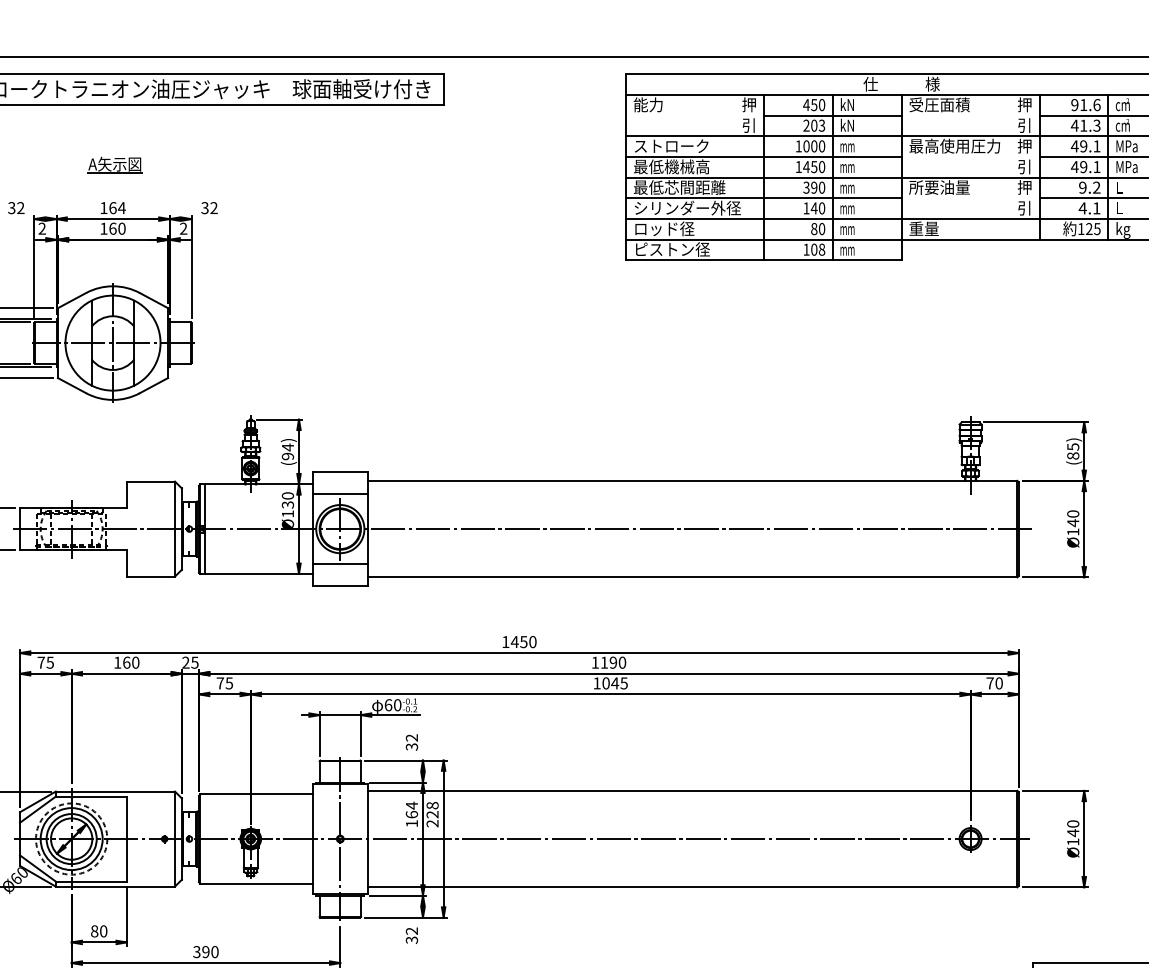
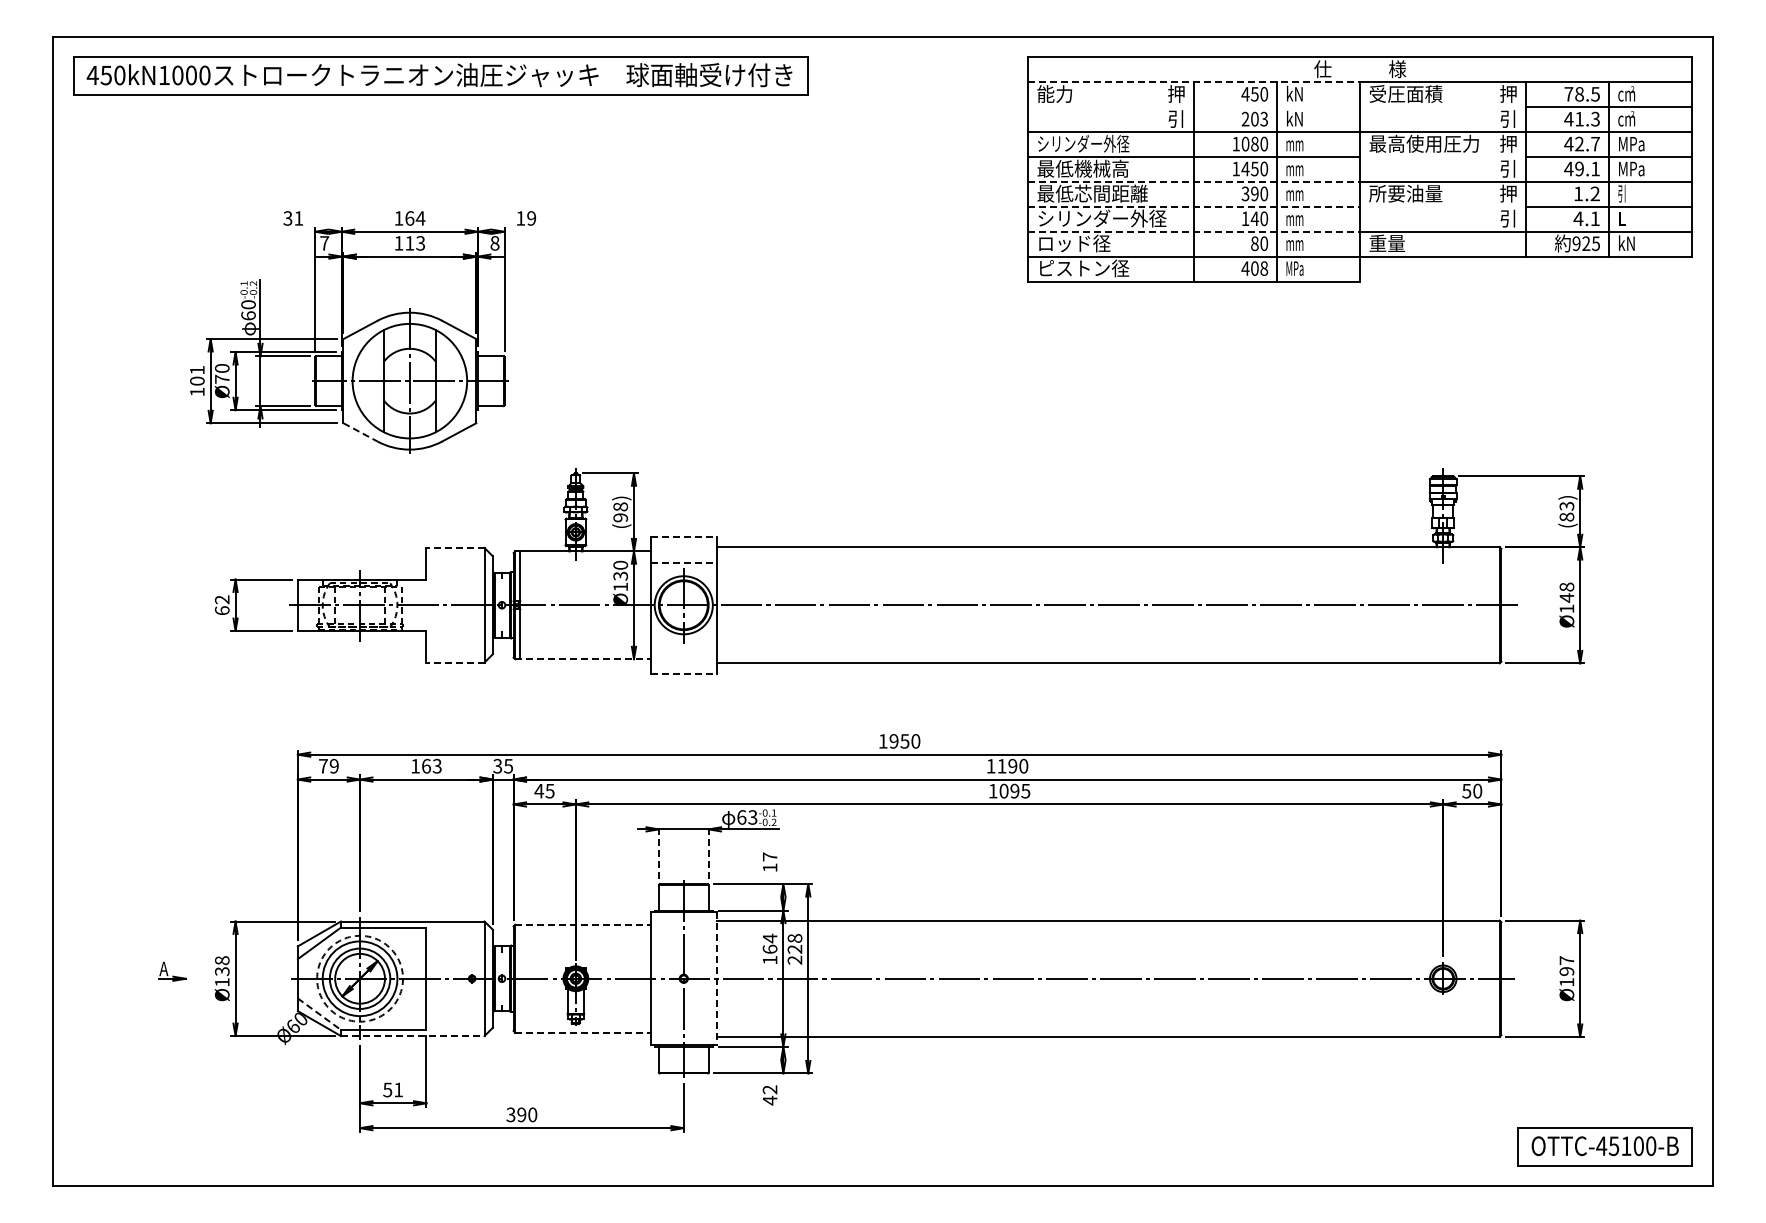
line: (764, 95) -> (1194, 82), solid -> dashed
text: (1086, 104) -> (1582, 93), 91.6 -> 78.5
line: (833, 116) -> (1277, 107), removed
text: (672, 145) -> (1083, 143), ストローク -> シリンダー外径
text: (813, 146) -> (1254, 144), 1000 -> 1080
text: (1090, 146) -> (1587, 144), 49.1 -> 42.7
part: (115, 164) -> (412, 166), removed
line: (764, 177) -> (1194, 181), solid -> dashed
text: (1082, 187) -> (1577, 193), 9.2 -> 1.2
text: (1118, 187) -> (1621, 193), L -> 引
line: (764, 198) -> (1194, 206), solid -> dashed
text: (20, 208) -> (298, 218), 32 -> 31
text: (209, 208) -> (526, 218), 32 -> 19
line: (764, 218) -> (1194, 231), solid -> dashed
text: (42, 228) -> (324, 243), 2 -> 7
text: (117, 228) -> (415, 243), 160 -> 113
text: (183, 228) -> (494, 243), 2 -> 8
text: (1081, 228) -> (1576, 243), 125 -> 925
text: (1123, 230) -> (1627, 245), kg -> kN
text: (806, 249) -> (1245, 268), 108 -> 408
text: (847, 249) -> (1294, 268), mm -> MPa
line: (72, 385) -> (360, 432), solid -> dashed
text: (287, 447) -> (620, 506), (94) -> (98)
text: (1072, 447) -> (1566, 506), (85) -> (83)
line: (340, 472) -> (684, 536), solid -> dashed
line: (150, 481) -> (455, 548), solid -> dashed
line: (340, 494) -> (684, 563), solid -> dashed
text: (1072, 513) -> (1566, 586), Ø140 -> Ø148
line: (340, 564) -> (683, 647), removed
line: (256, 574) -> (582, 659), solid -> dashed
line: (150, 576) -> (455, 662), solid -> dashed
line: (340, 585) -> (684, 673), solid -> dashed
text: (514, 642) -> (893, 741), 1450 -> 1950
text: (49, 662) -> (333, 765), 75 -> 79
text: (135, 662) -> (436, 766), 160 -> 163
text: (185, 662) -> (497, 766), 25 -> 35
text: (614, 682) -> (1014, 790), 1045 -> 1095
text: (220, 683) -> (539, 791), 75 -> 45
text: (989, 683) -> (1466, 791), 70 -> 50
text: (397, 705) -> (752, 817), 60 -> 63
line: (319, 733) -> (658, 851), solid -> dashed
line: (360, 733) -> (708, 851), solid -> dashed
text: (411, 742) -> (769, 862), 32 -> 17
line: (256, 794) -> (582, 924), solid -> dashed
text: (1072, 828) -> (1566, 966), Ø140 -> Ø197
line: (367, 839) -> (716, 979), solid -> dashed
line: (38, 868) -> (319, 1014), solid -> dashed
line: (256, 883) -> (582, 1032), solid -> dashed
line: (115, 886) -> (412, 1036), solid -> dashed
text: (99, 930) -> (393, 1089), 80 -> 51
text: (411, 940) -> (769, 1100), 32 -> 42

